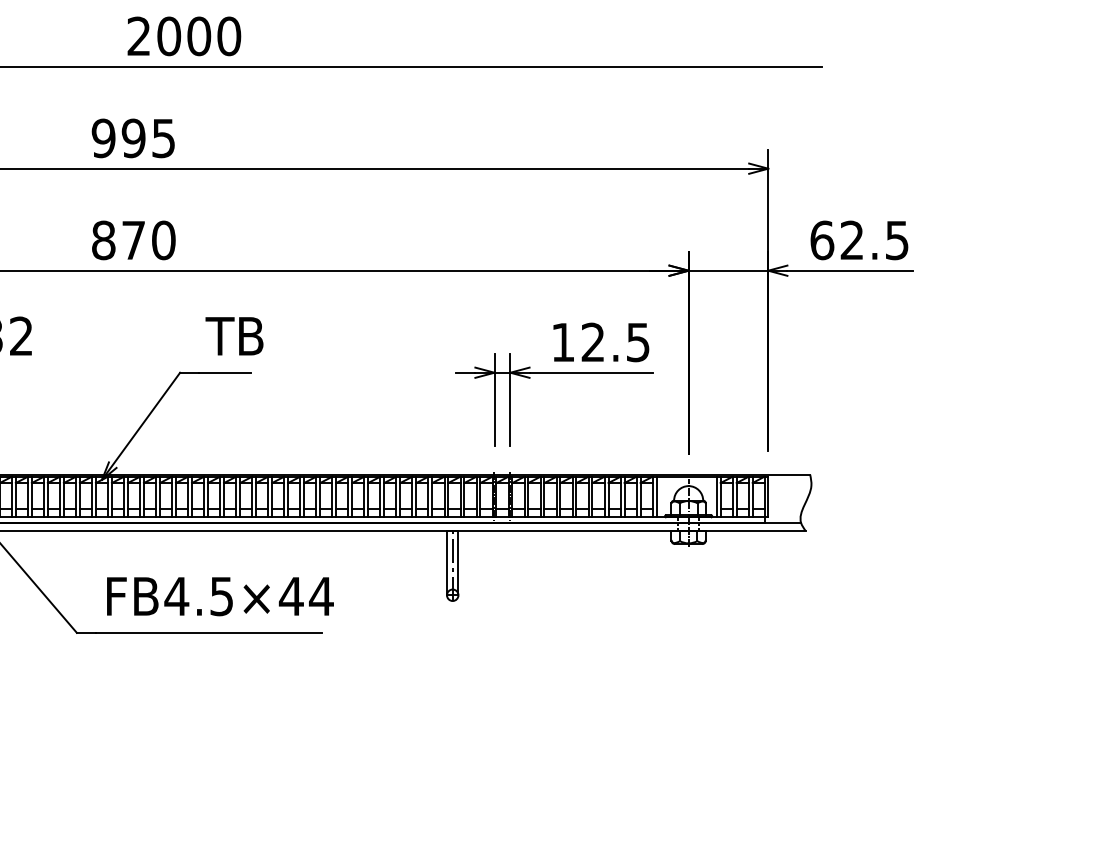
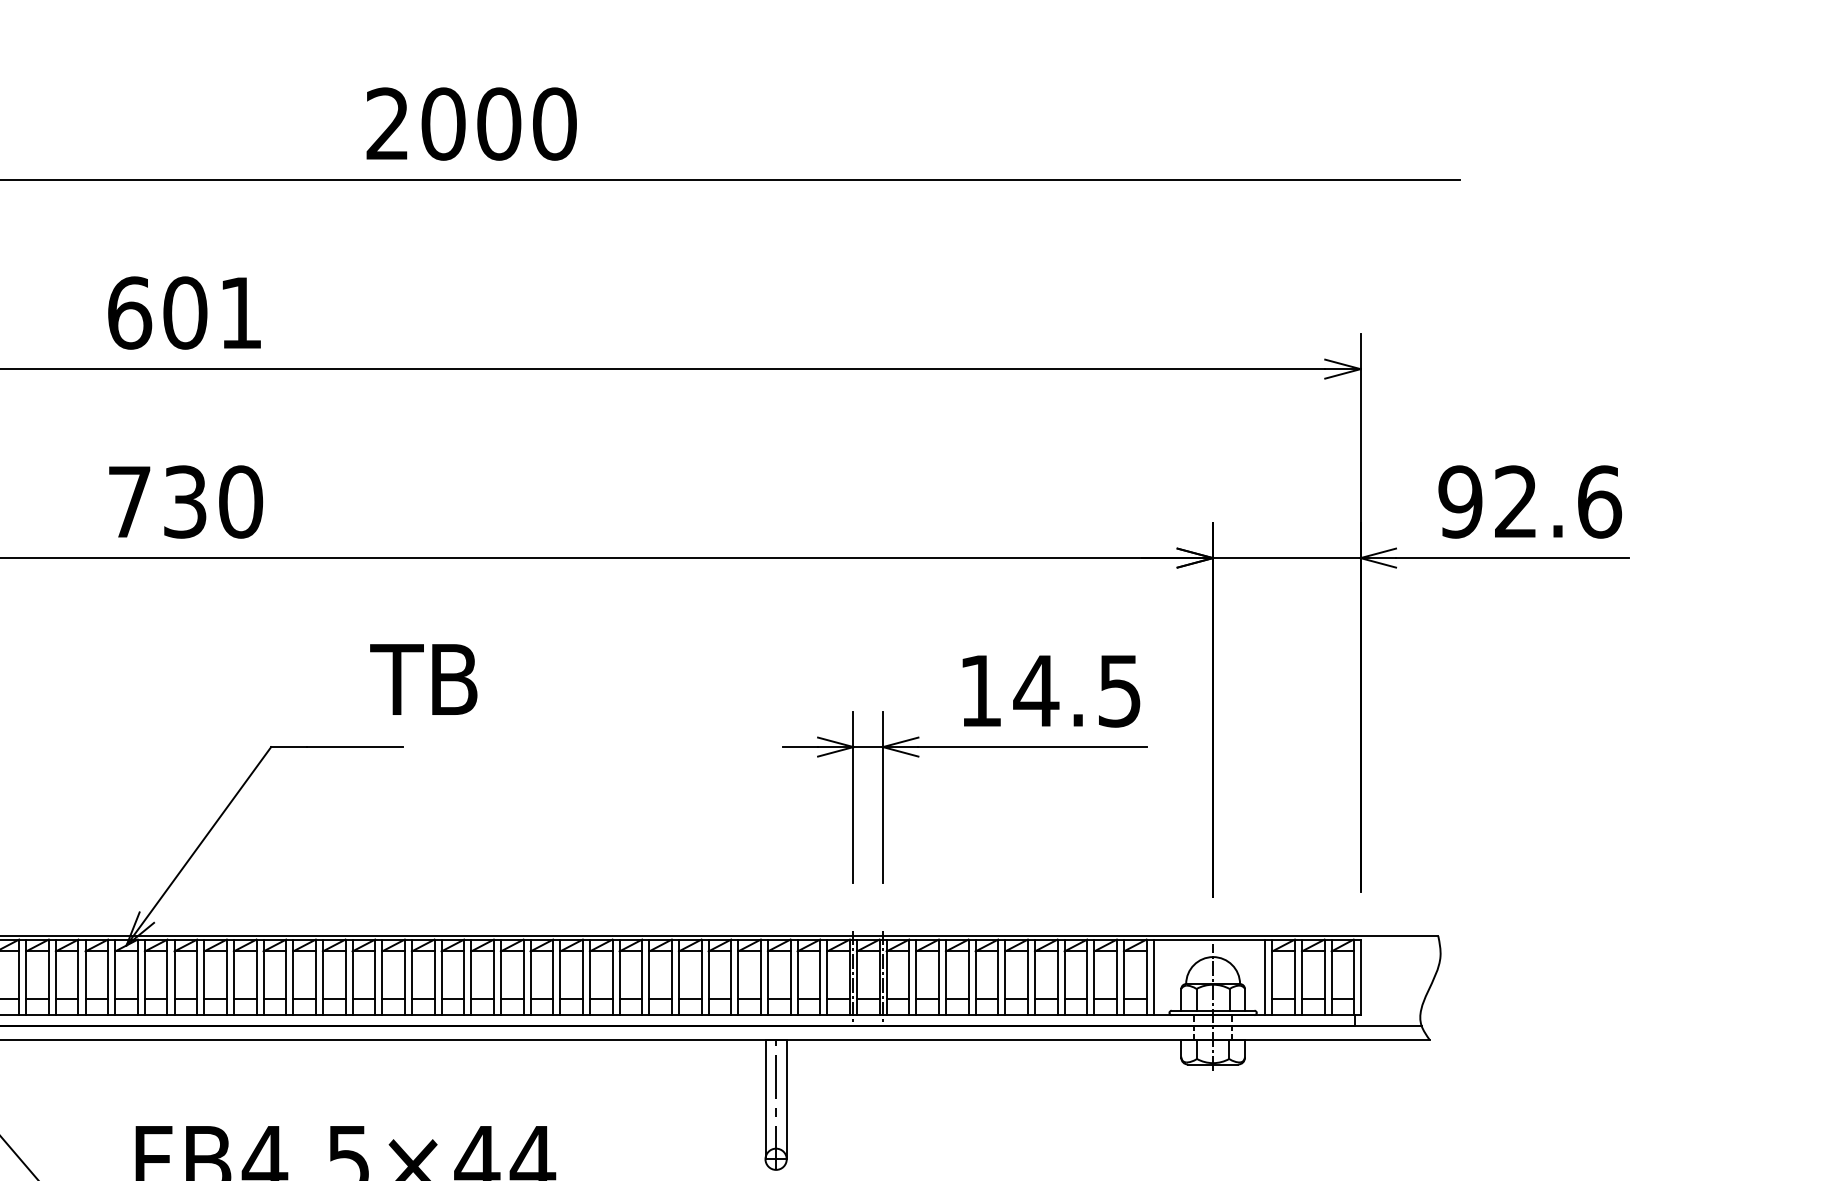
text: (184, 36) -> (471, 124), moved
text: (132, 138) -> (182, 313), 995 -> 601
text: (118, 240) -> (157, 502), 870 -> 730
text: (859, 240) -> (1529, 502), 62.5 -> 92.6
text: (234, 336) -> (423, 679), moved
text: (592, 341) -> (1035, 689), 12.5 -> 14.5

